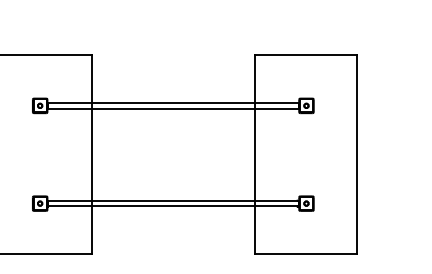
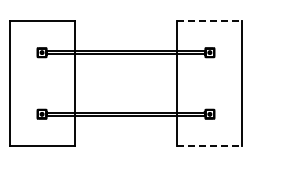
line: (305, 54) -> (209, 20), solid -> dashed
line: (305, 254) -> (209, 146), solid -> dashed

